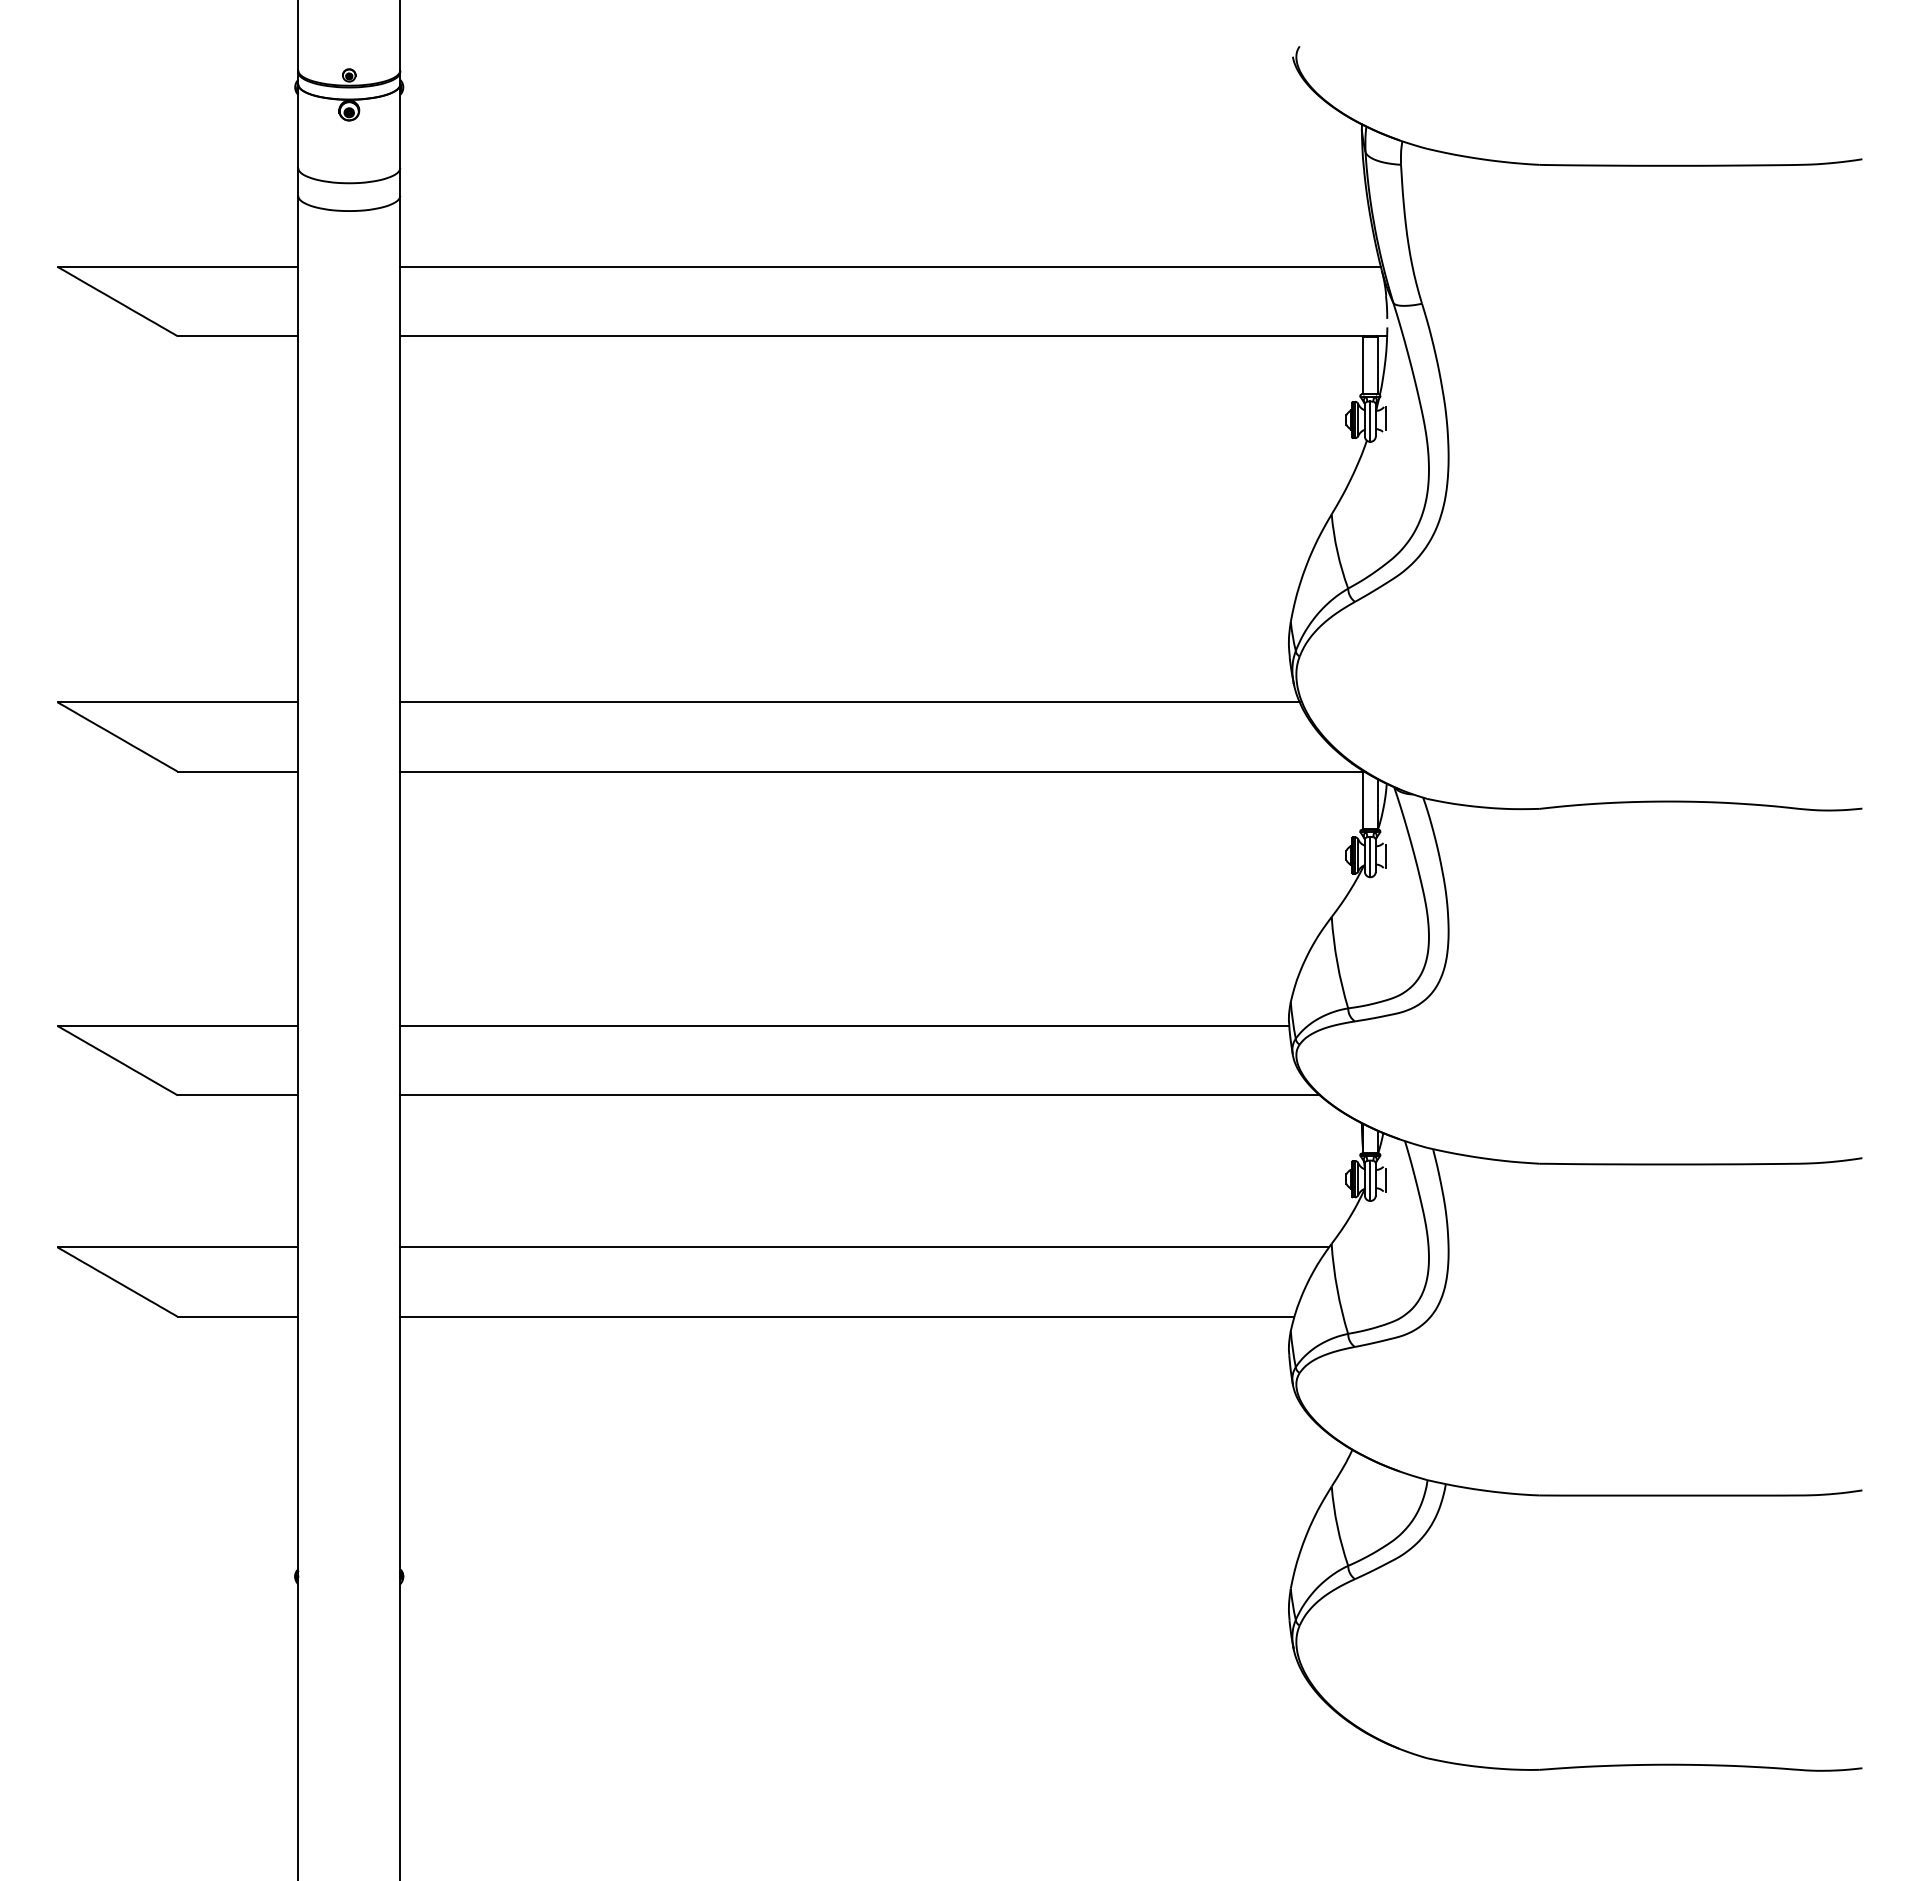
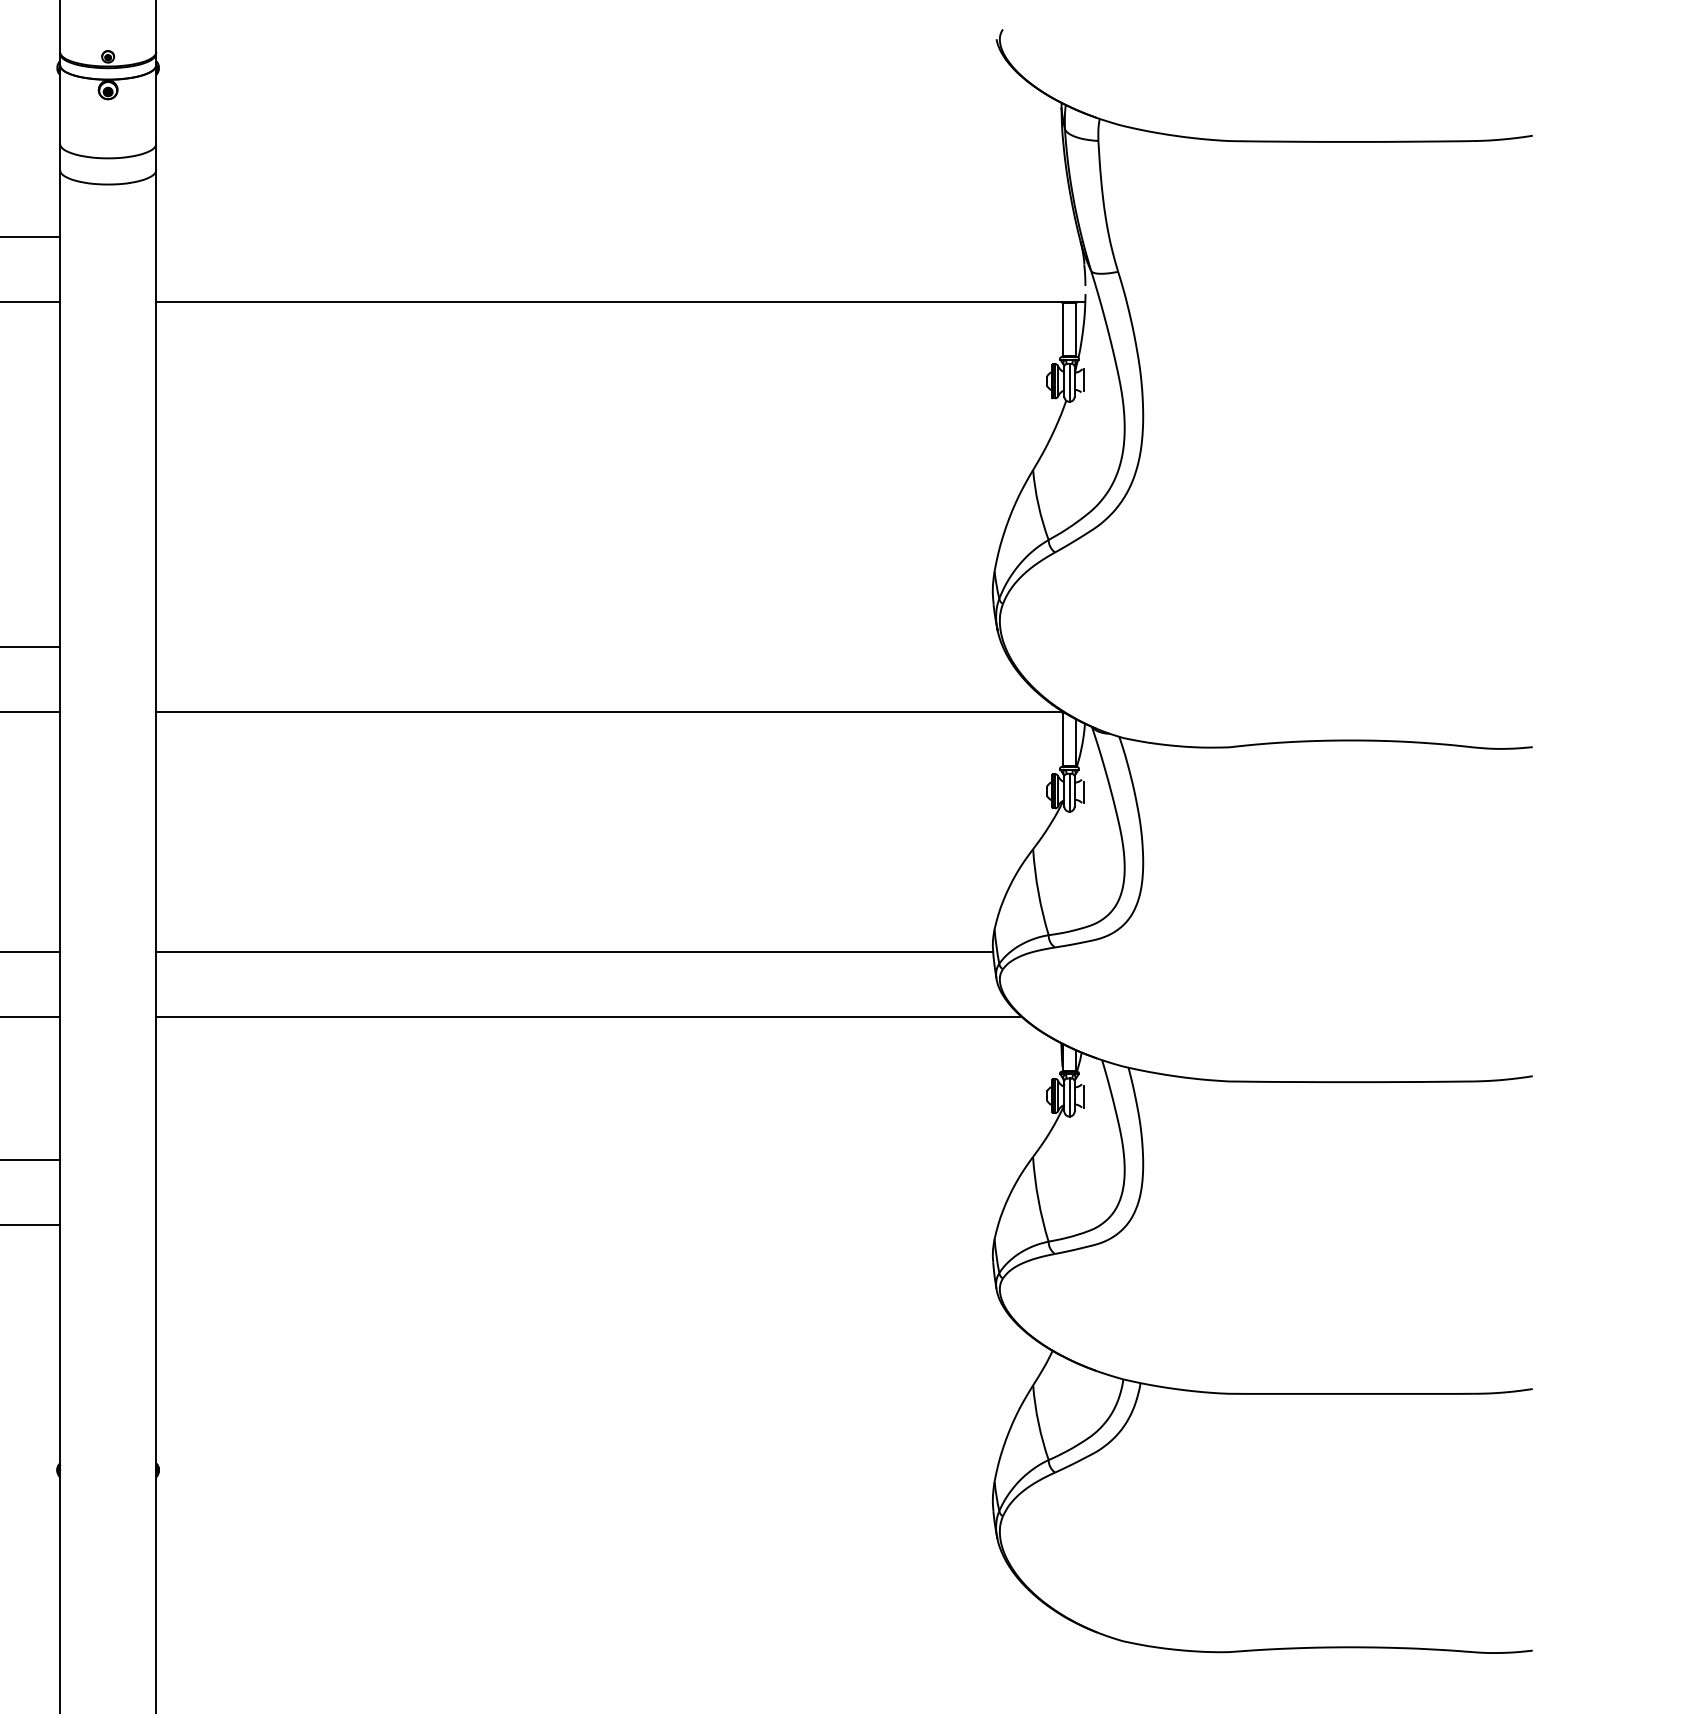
line: (890, 266) -> (617, 236), removed
line: (849, 702) -> (579, 647), removed
line: (864, 1247) -> (593, 1160), removed
line: (847, 1316) -> (577, 1225), removed

